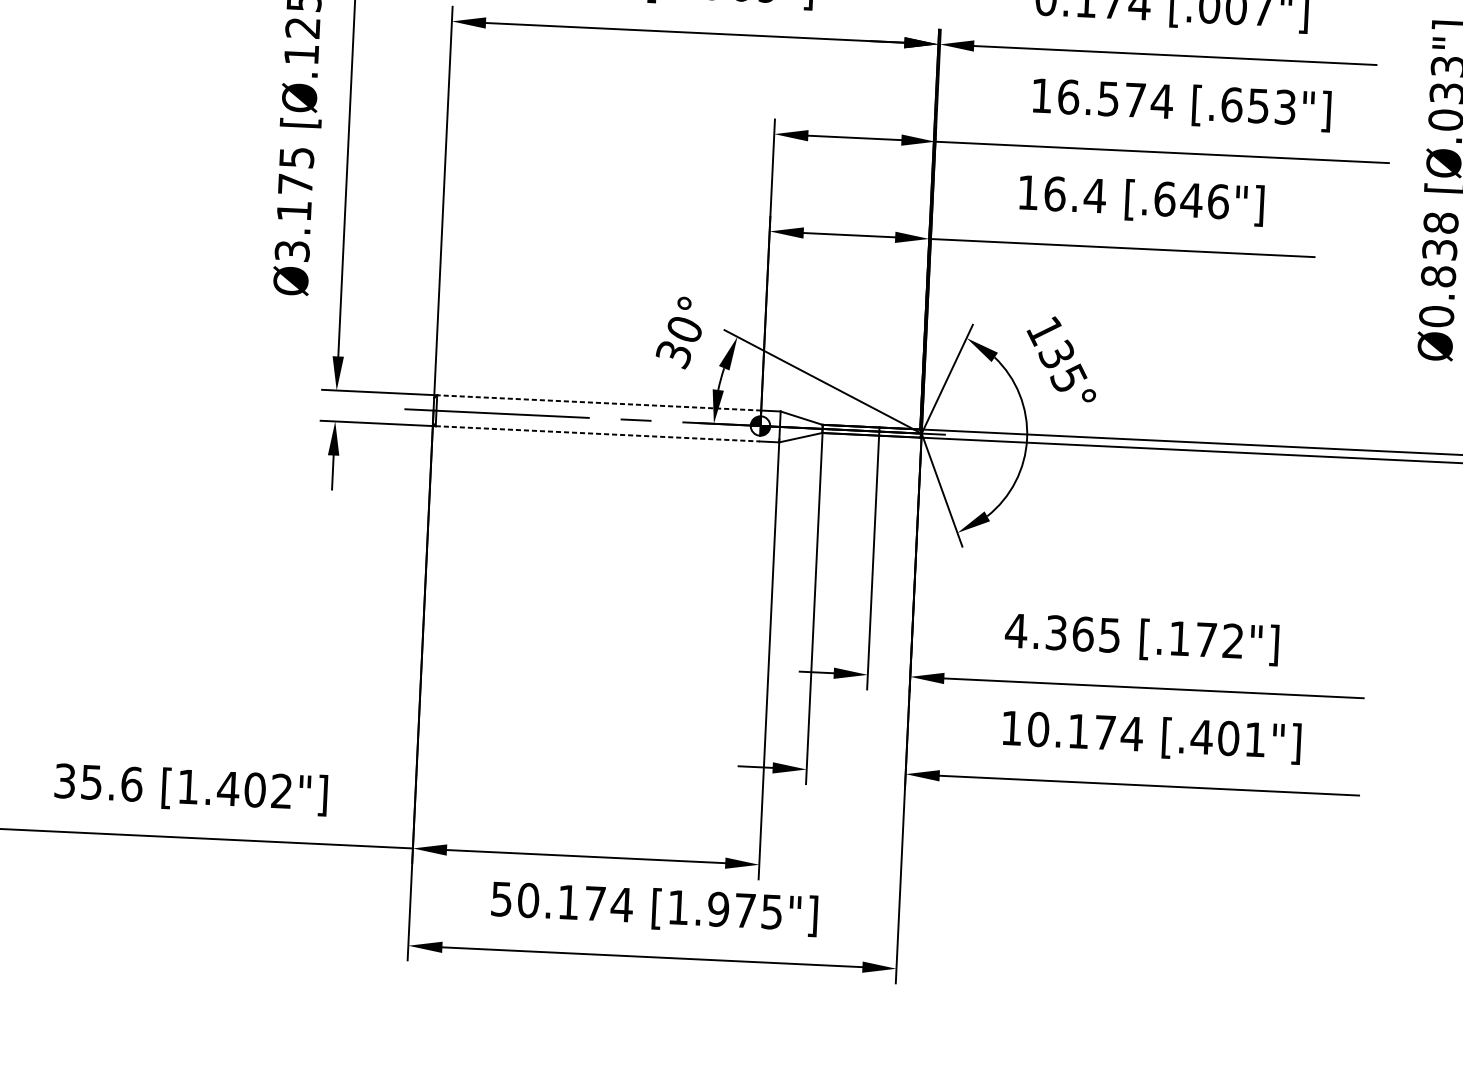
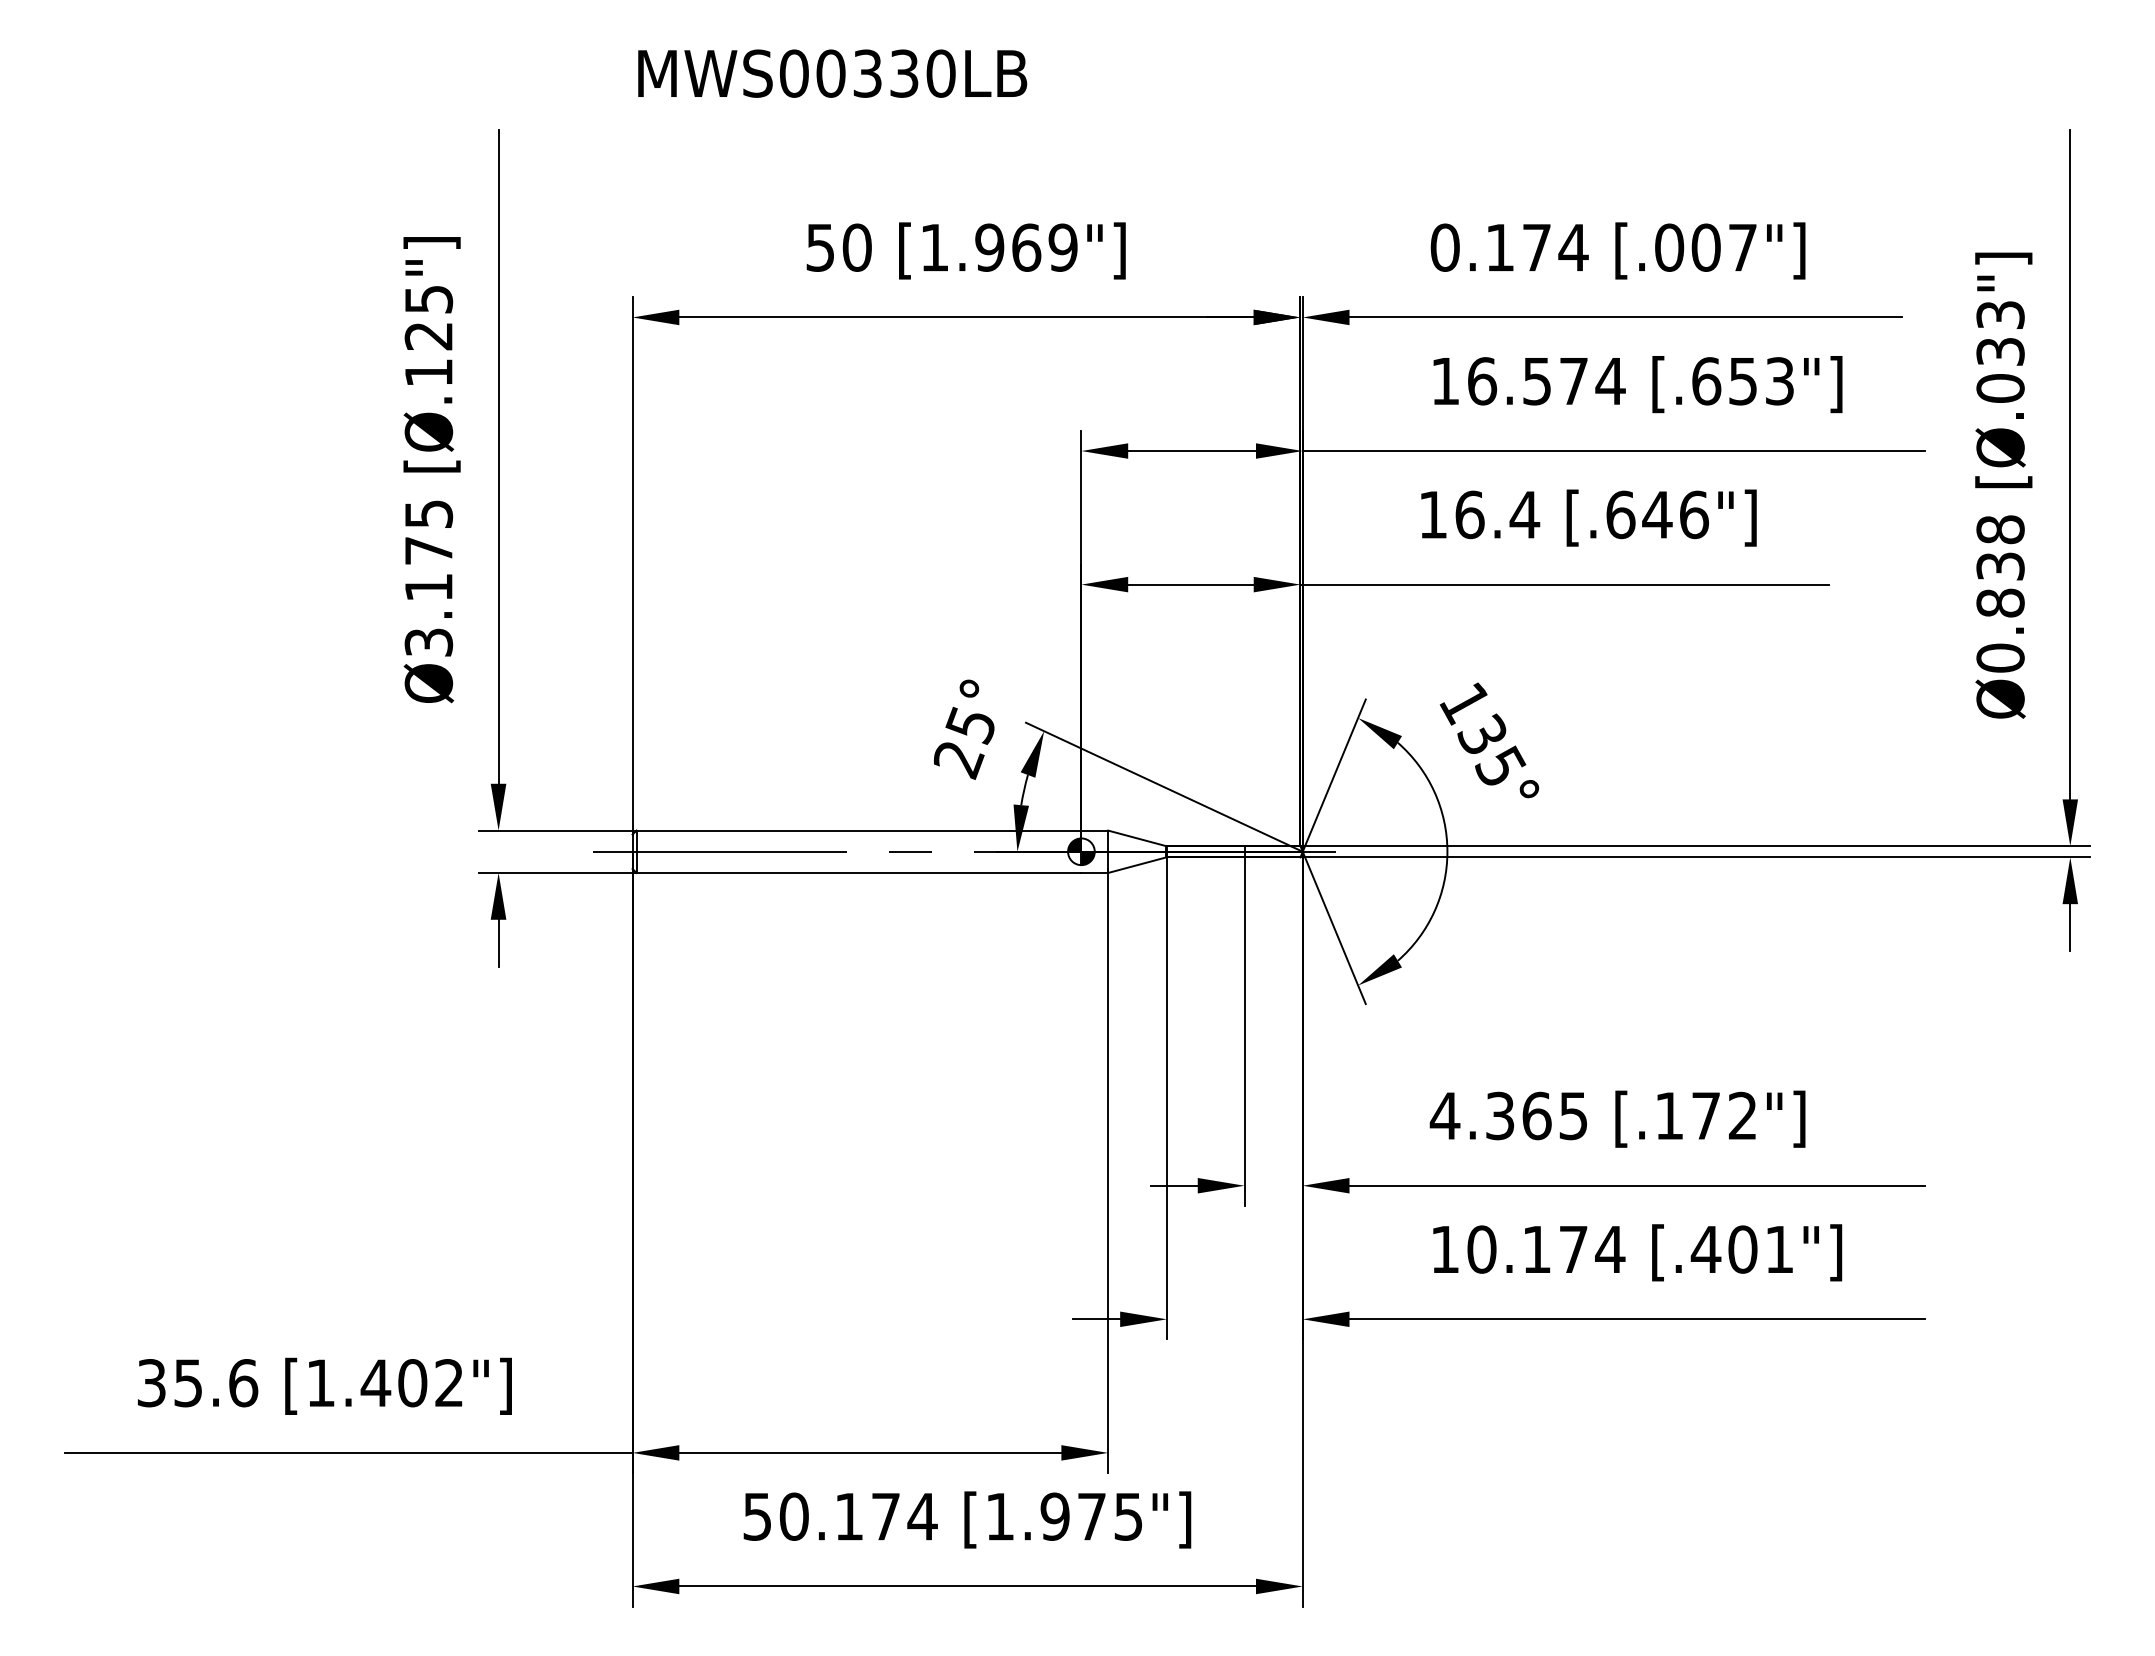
text: (678, 342) -> (963, 742), 30° -> 25°
line: (598, 402) -> (858, 830), dashed -> solid
line: (598, 433) -> (859, 872), dashed -> solid

